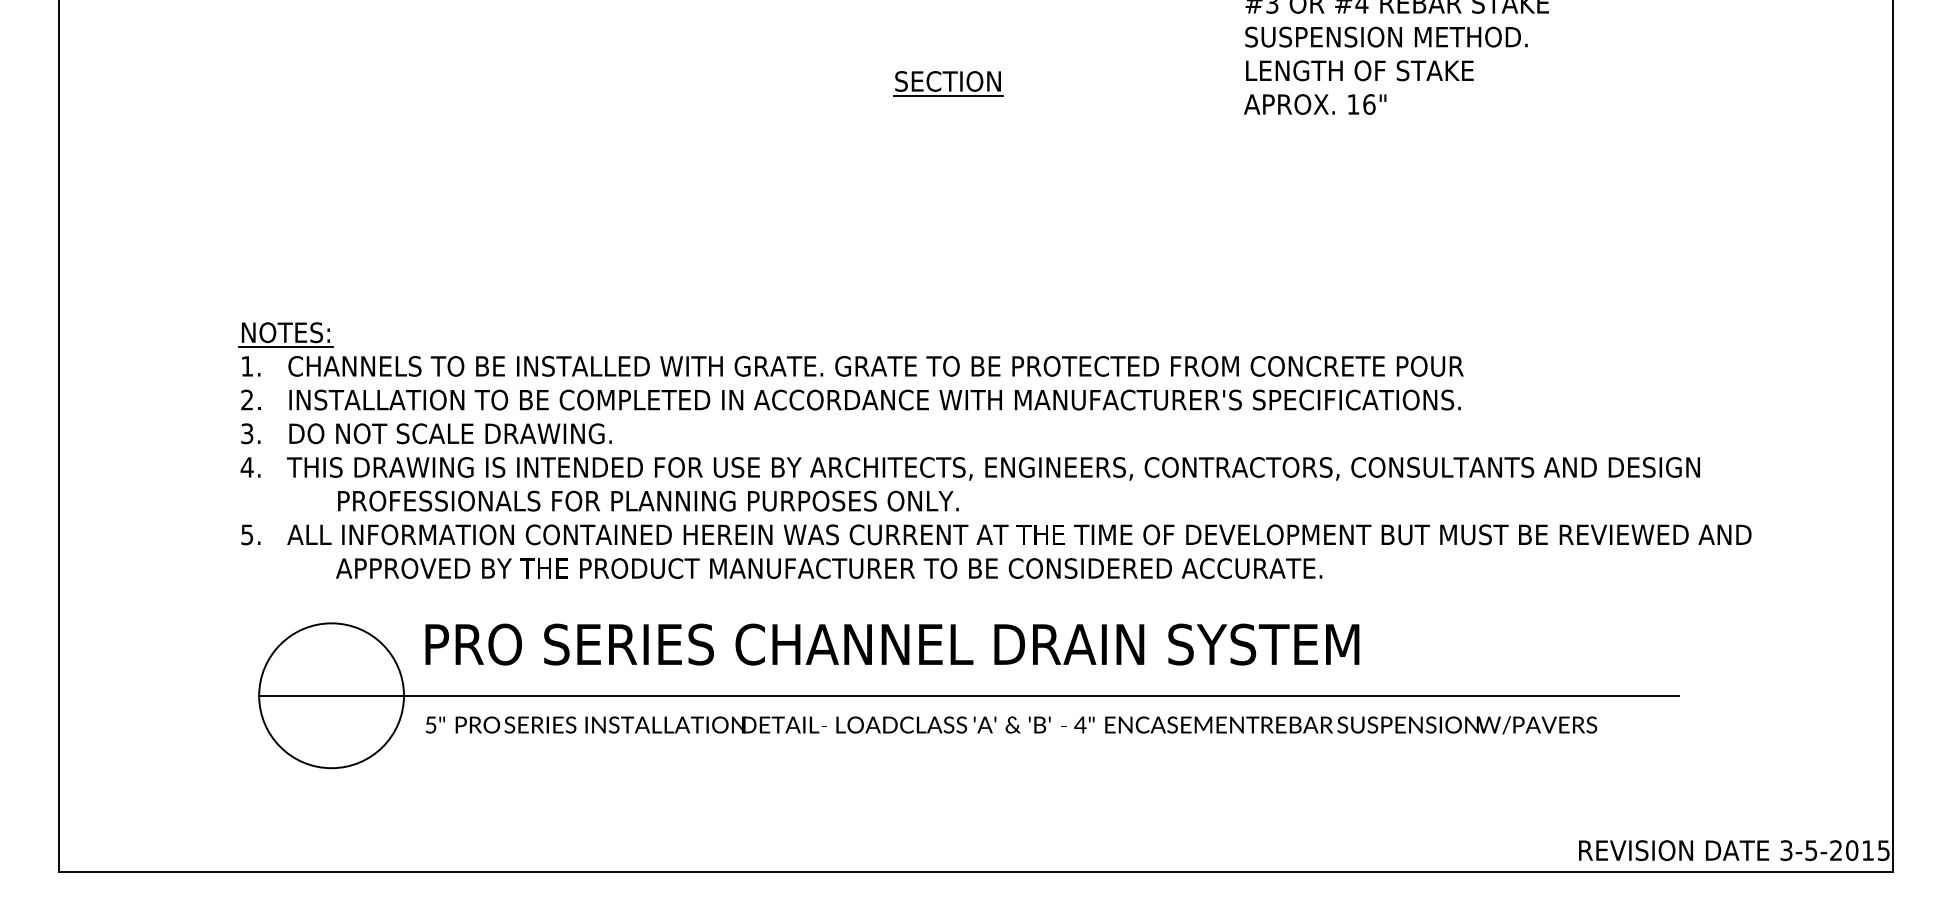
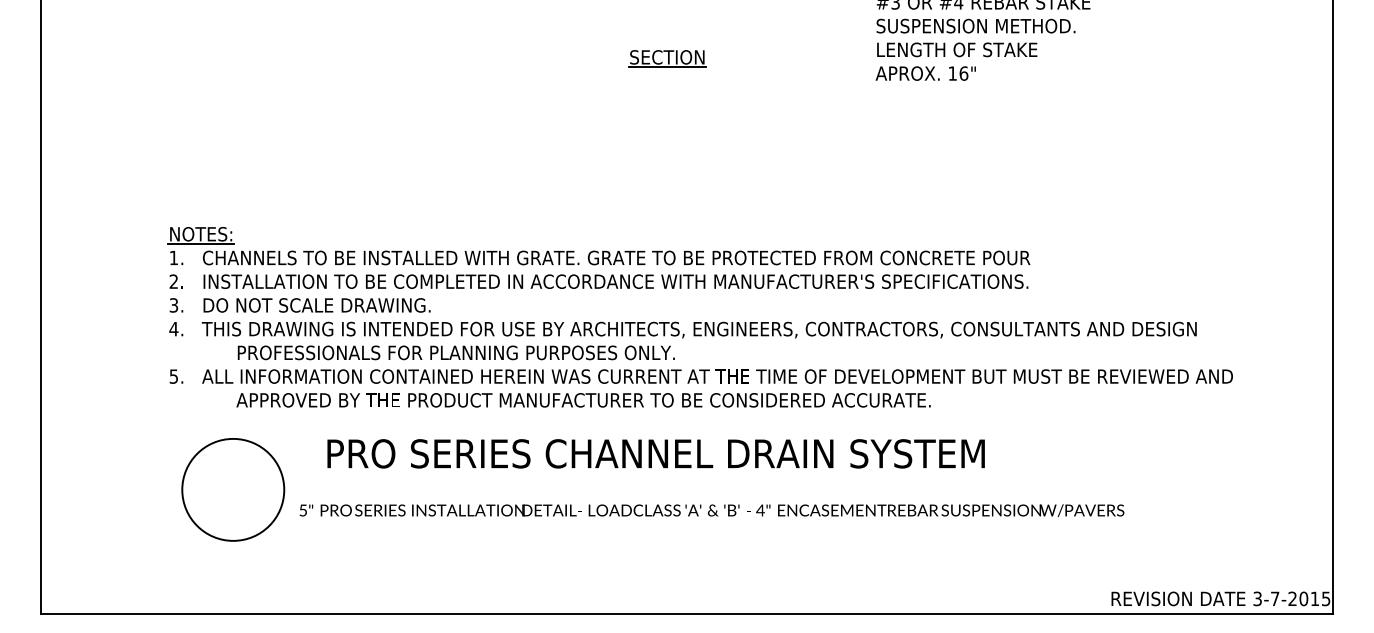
text: (891, 644) -> (655, 453), moved
line: (969, 695) -> (682, 489), removed
text: (1811, 850) -> (1275, 598), 3-5-2015 -> 3-7-2015

